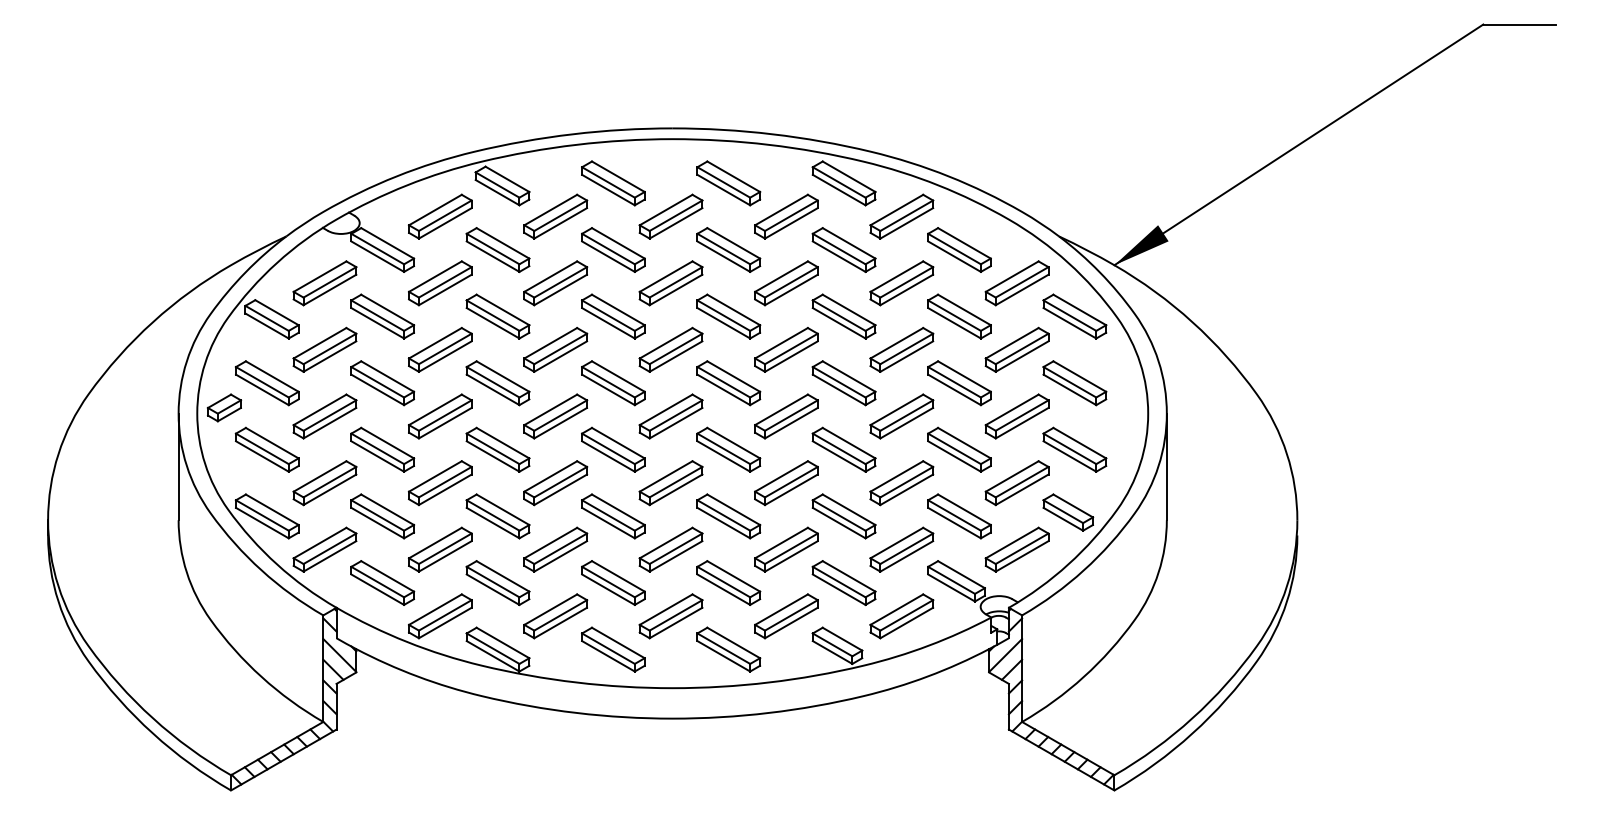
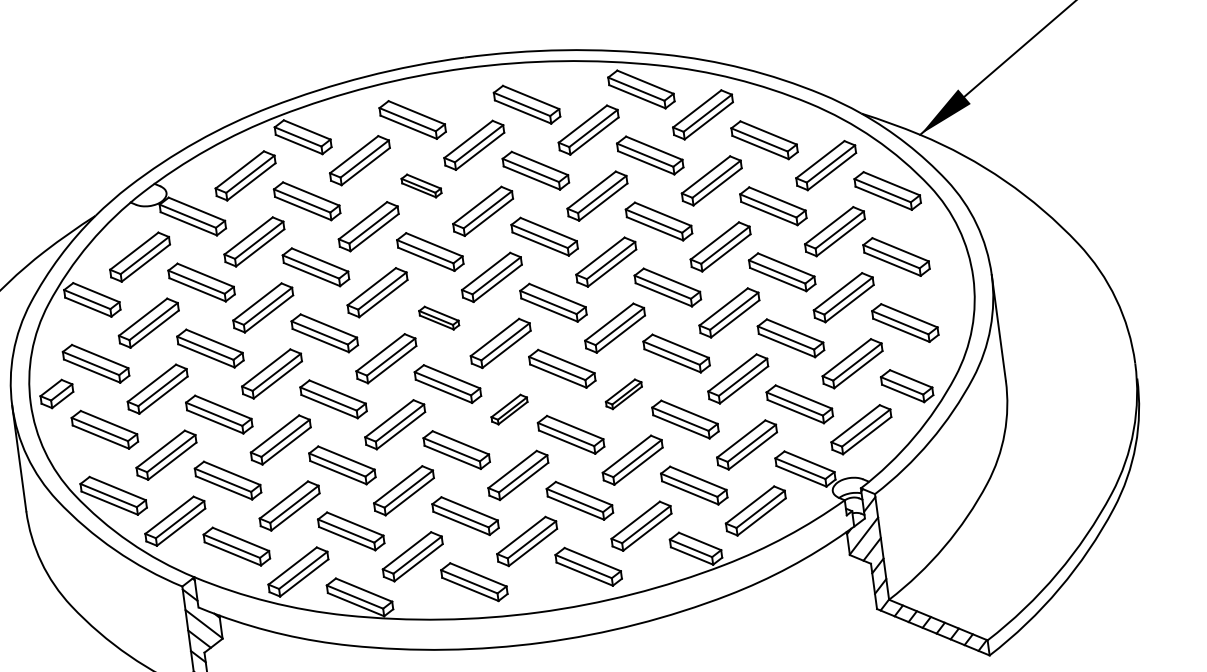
part: (613, 249) -> (421, 185), size x0.6
part: (613, 383) -> (439, 318), size x0.6
part: (670, 483) -> (509, 409), size x0.6
part: (786, 483) -> (624, 394), size x0.6

